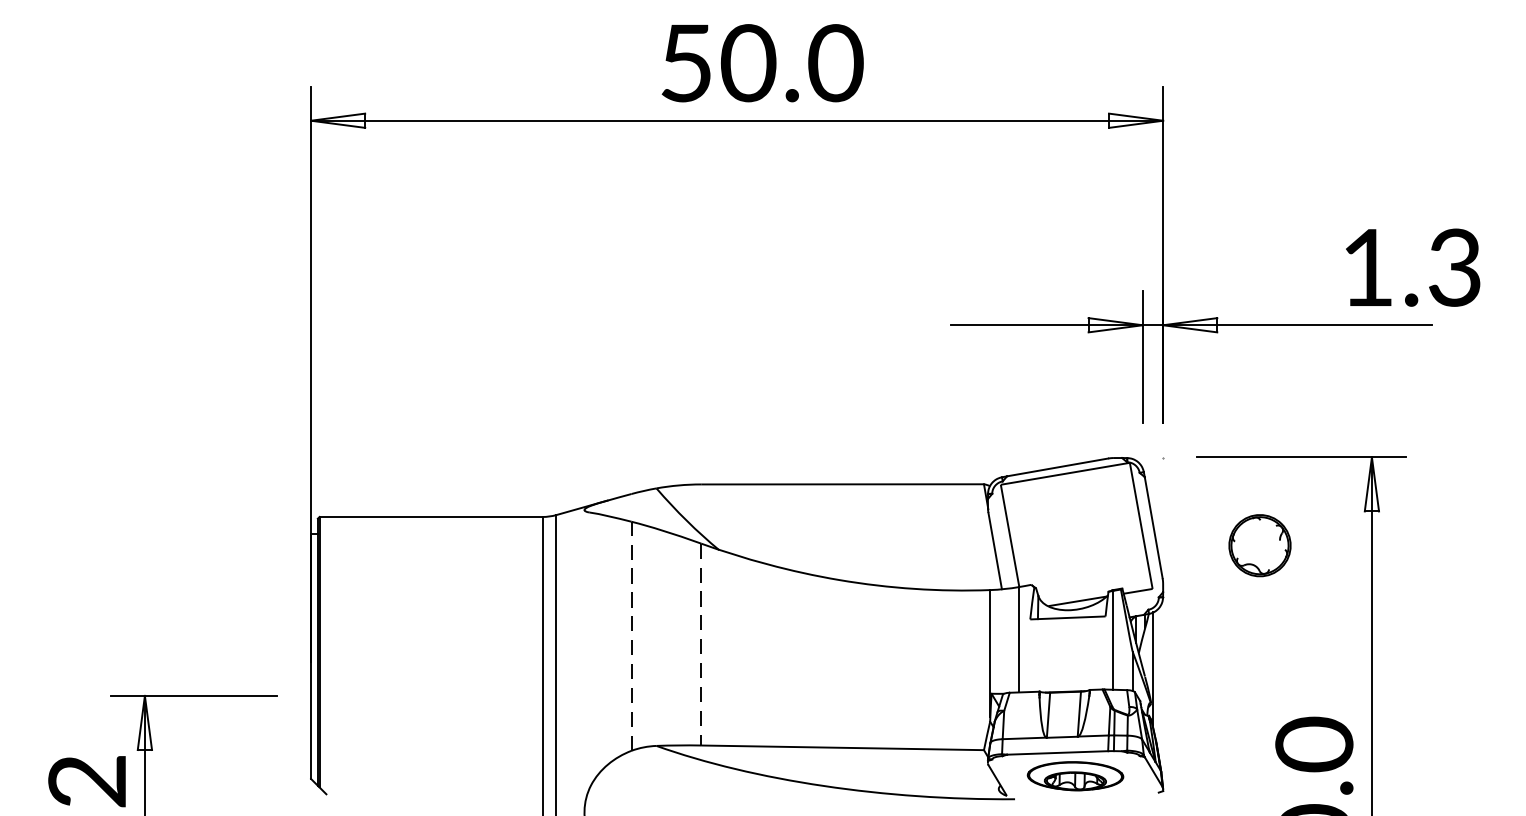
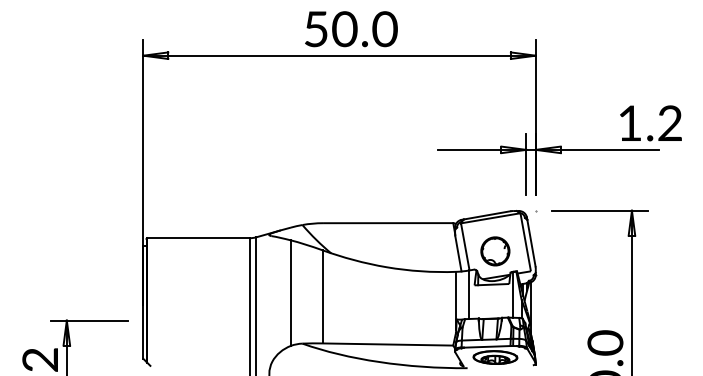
text: (1453, 267) -> (669, 123), 1.3 -> 1.2
part: (1260, 545) -> (495, 251), moved
line: (630, 637) -> (290, 293), dashed -> solid
line: (702, 645) -> (323, 297), dashed -> solid

